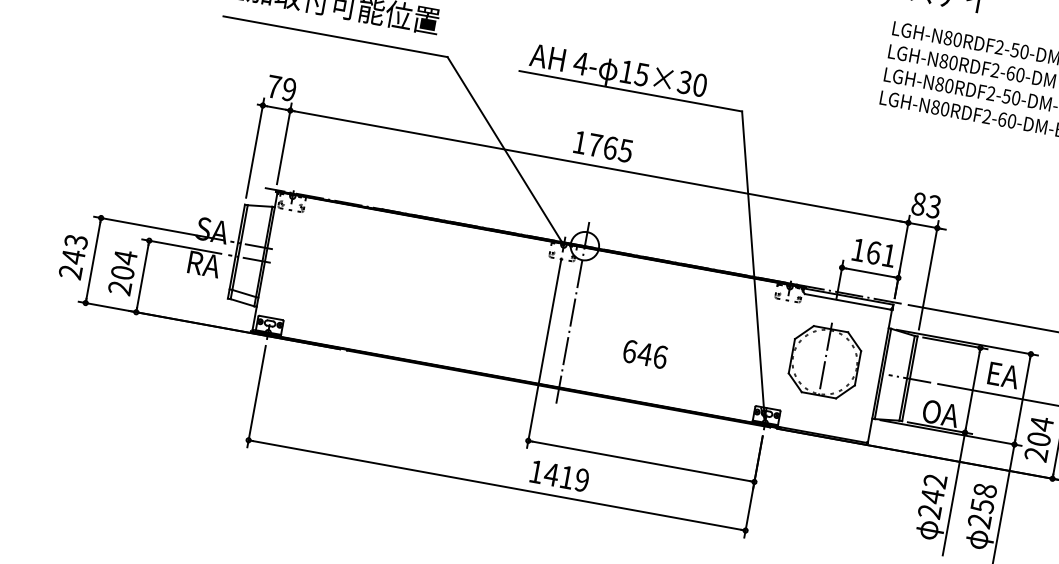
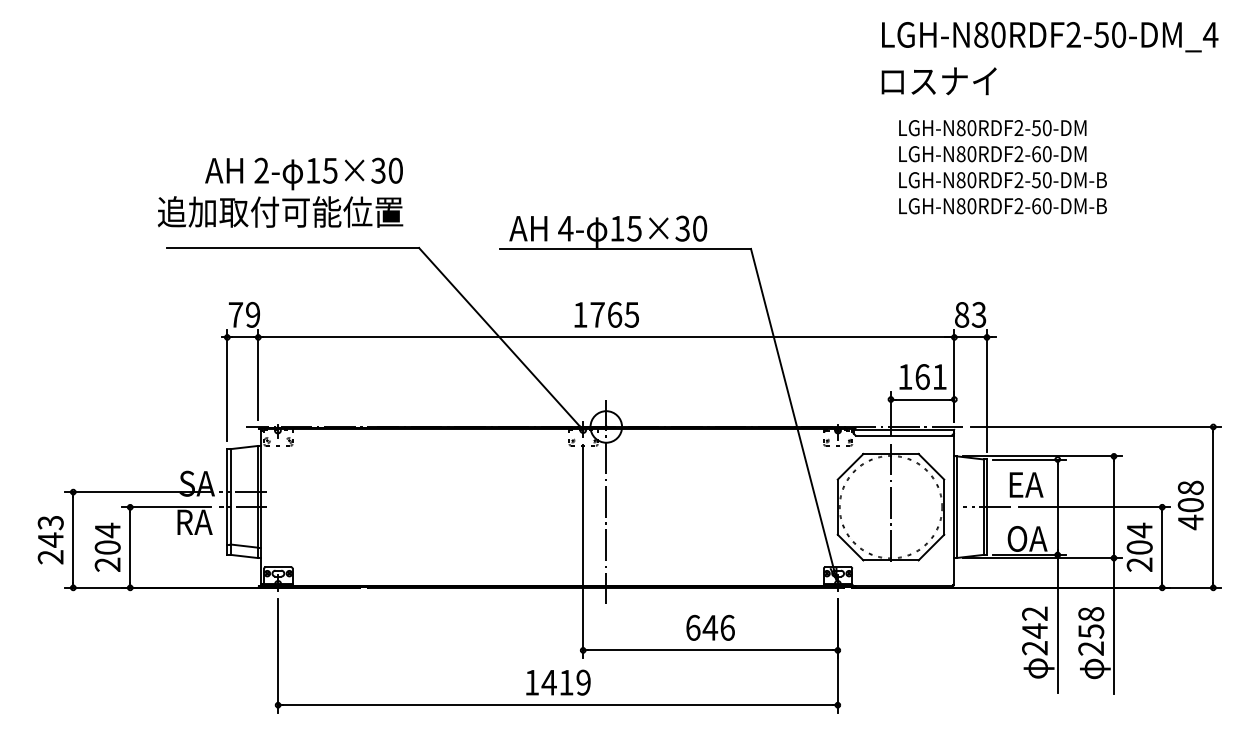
text: (645, 353) -> (710, 627), moved
part: (825, 359) -> (890, 502), size x1.43
text: (1003, 375) -> (1026, 484), moved
text: (559, 476) -> (558, 682), moved

